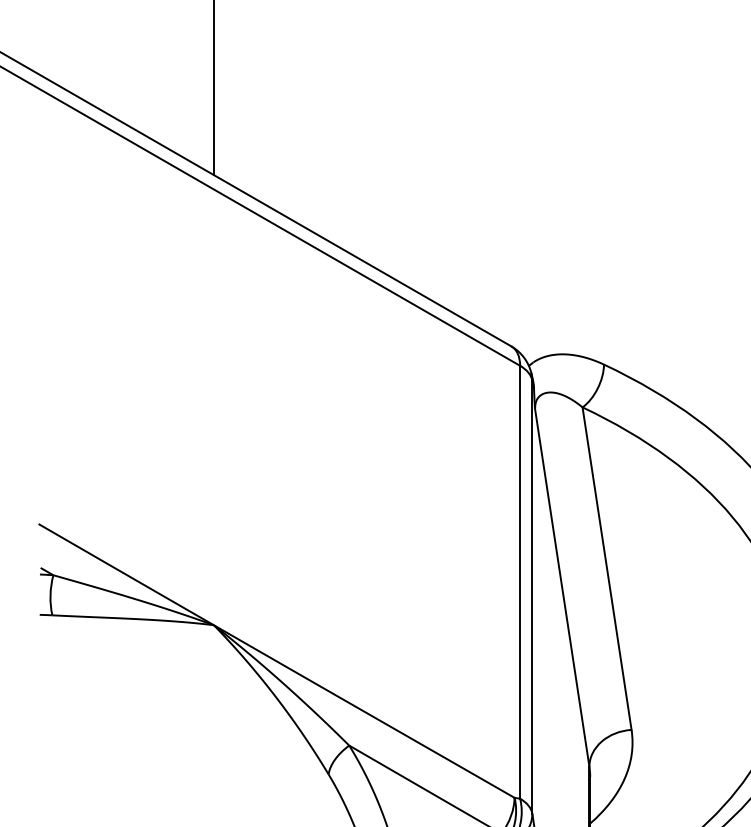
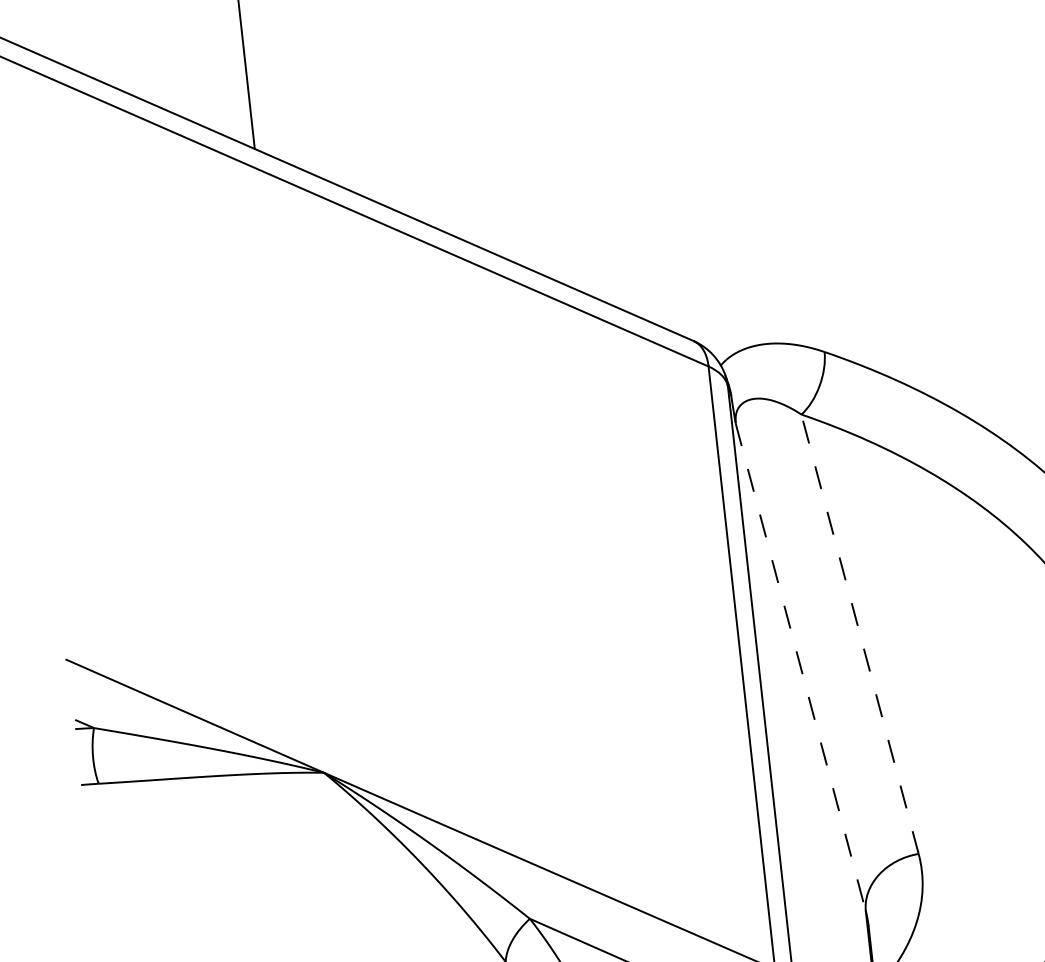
line: (607, 568) -> (860, 633), solid -> dashed
line: (562, 588) -> (801, 668), solid -> dashed

